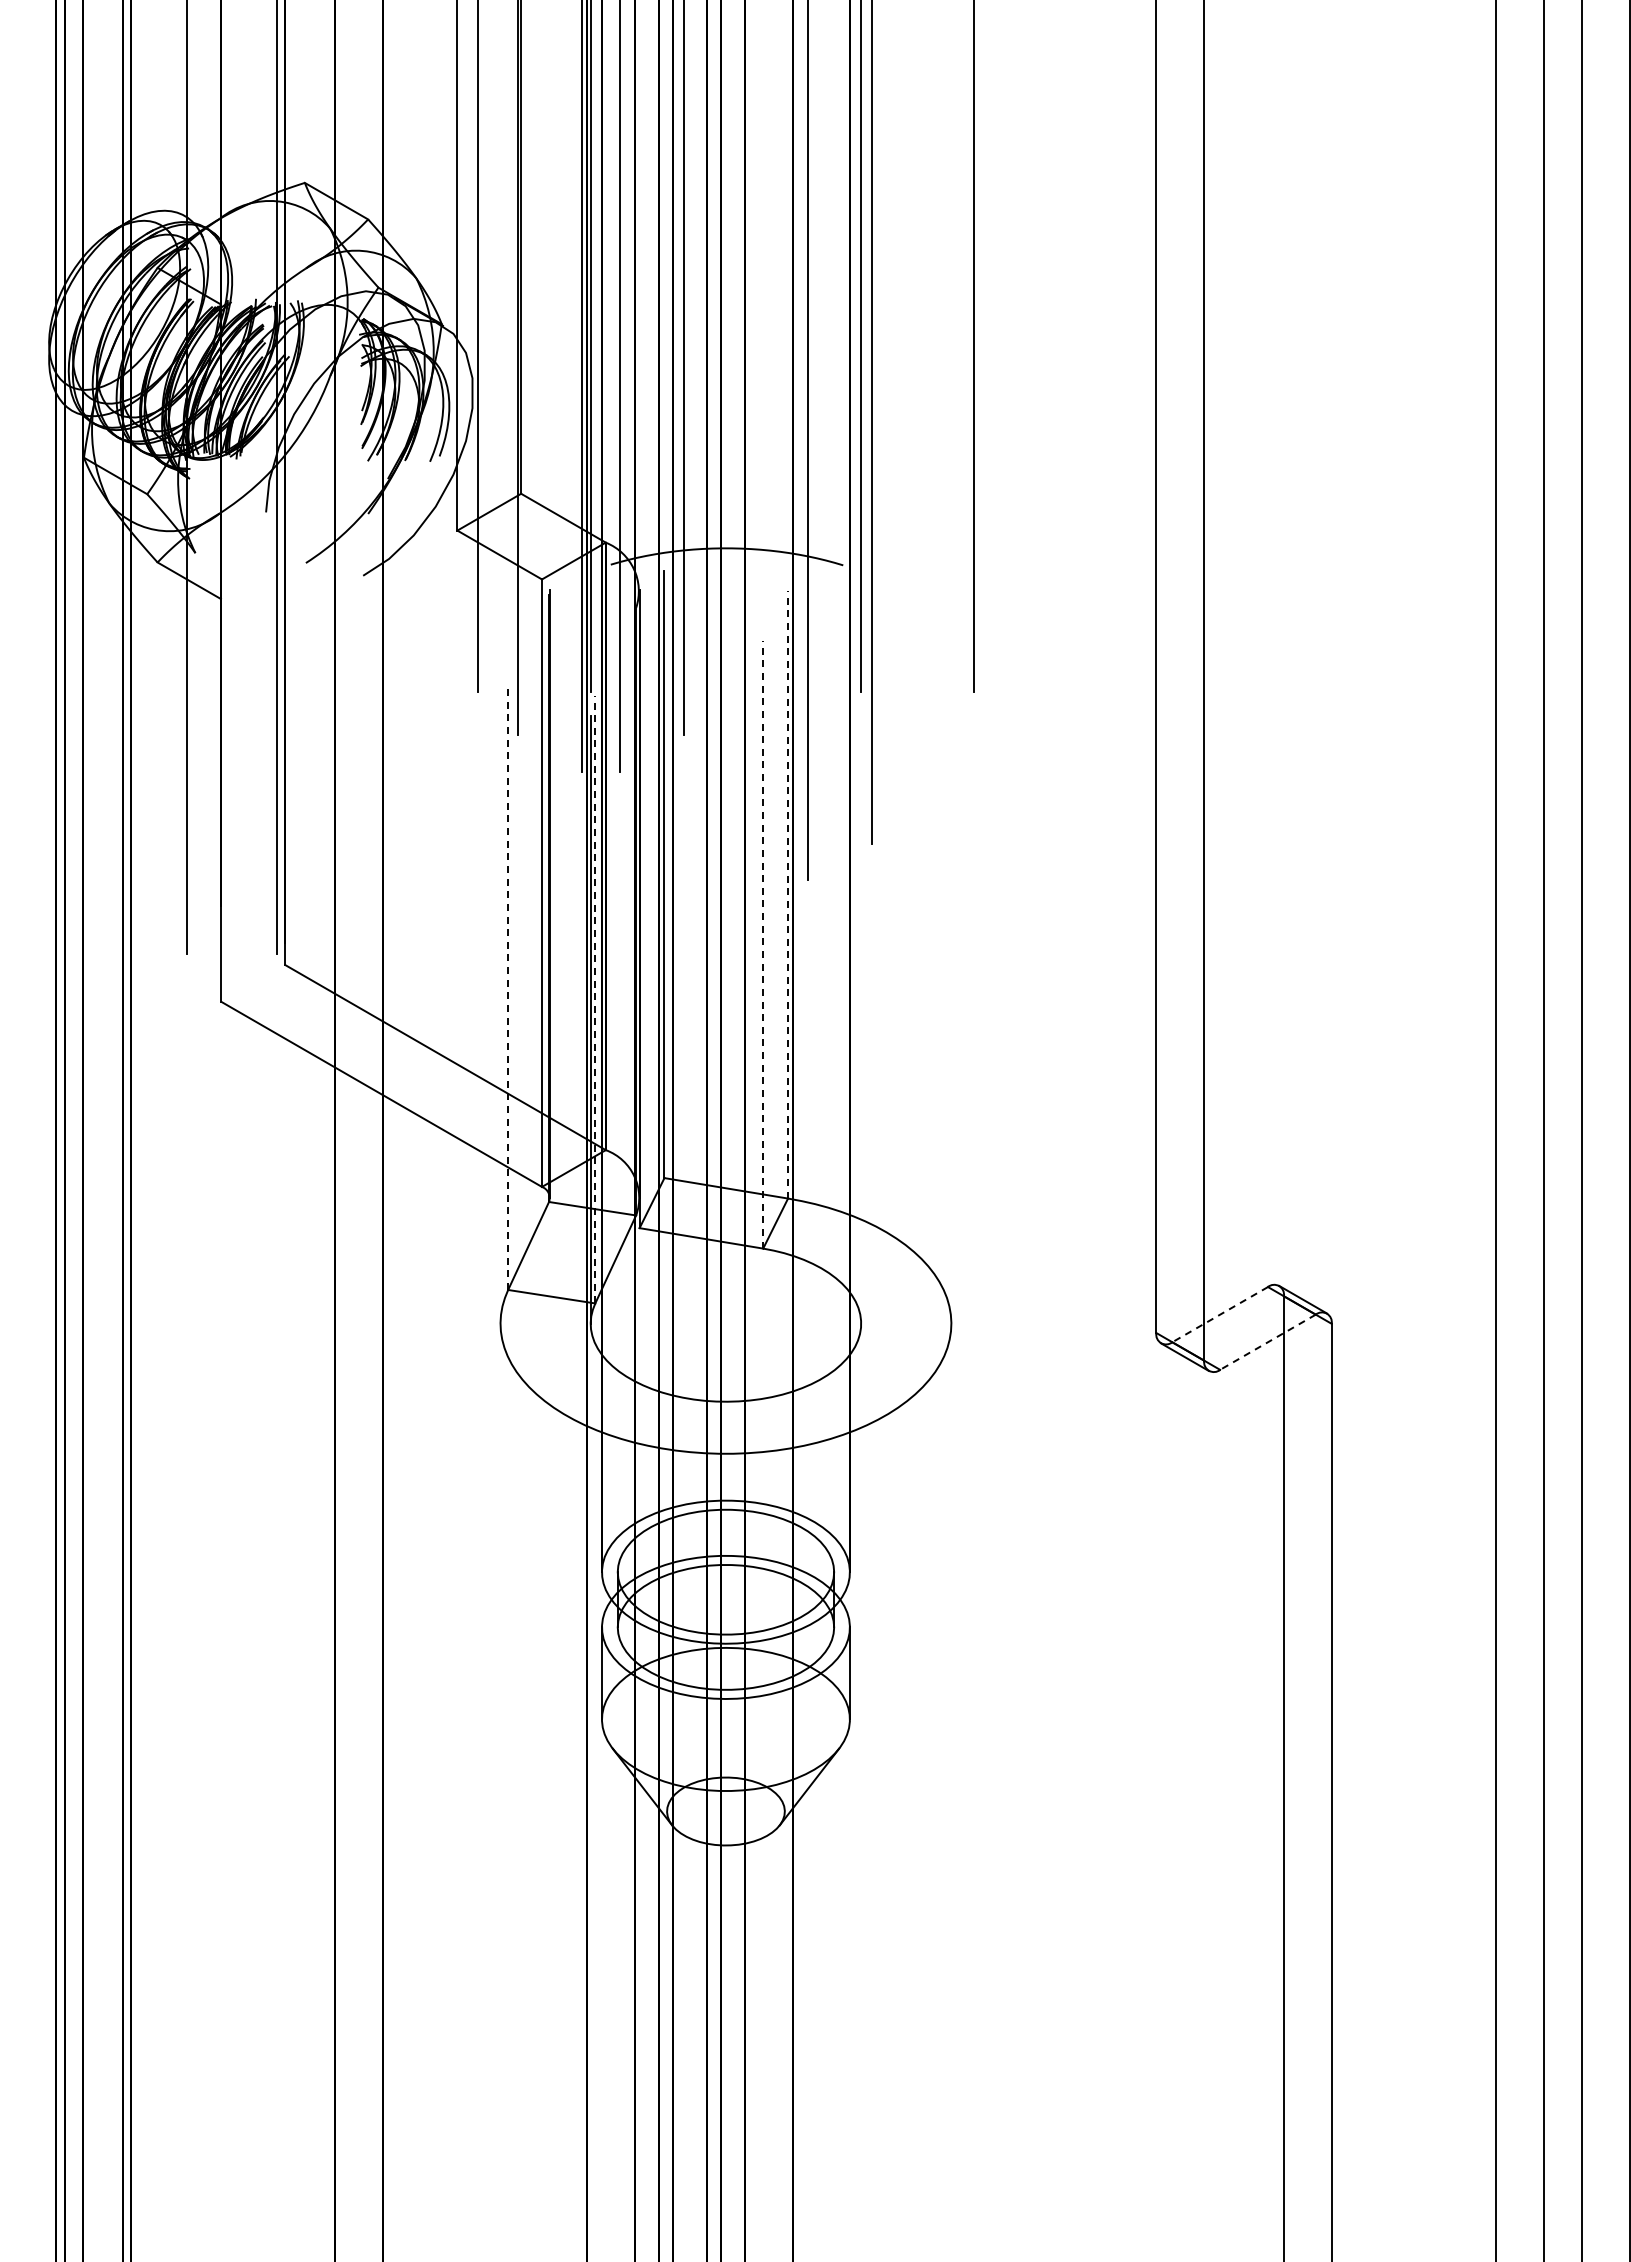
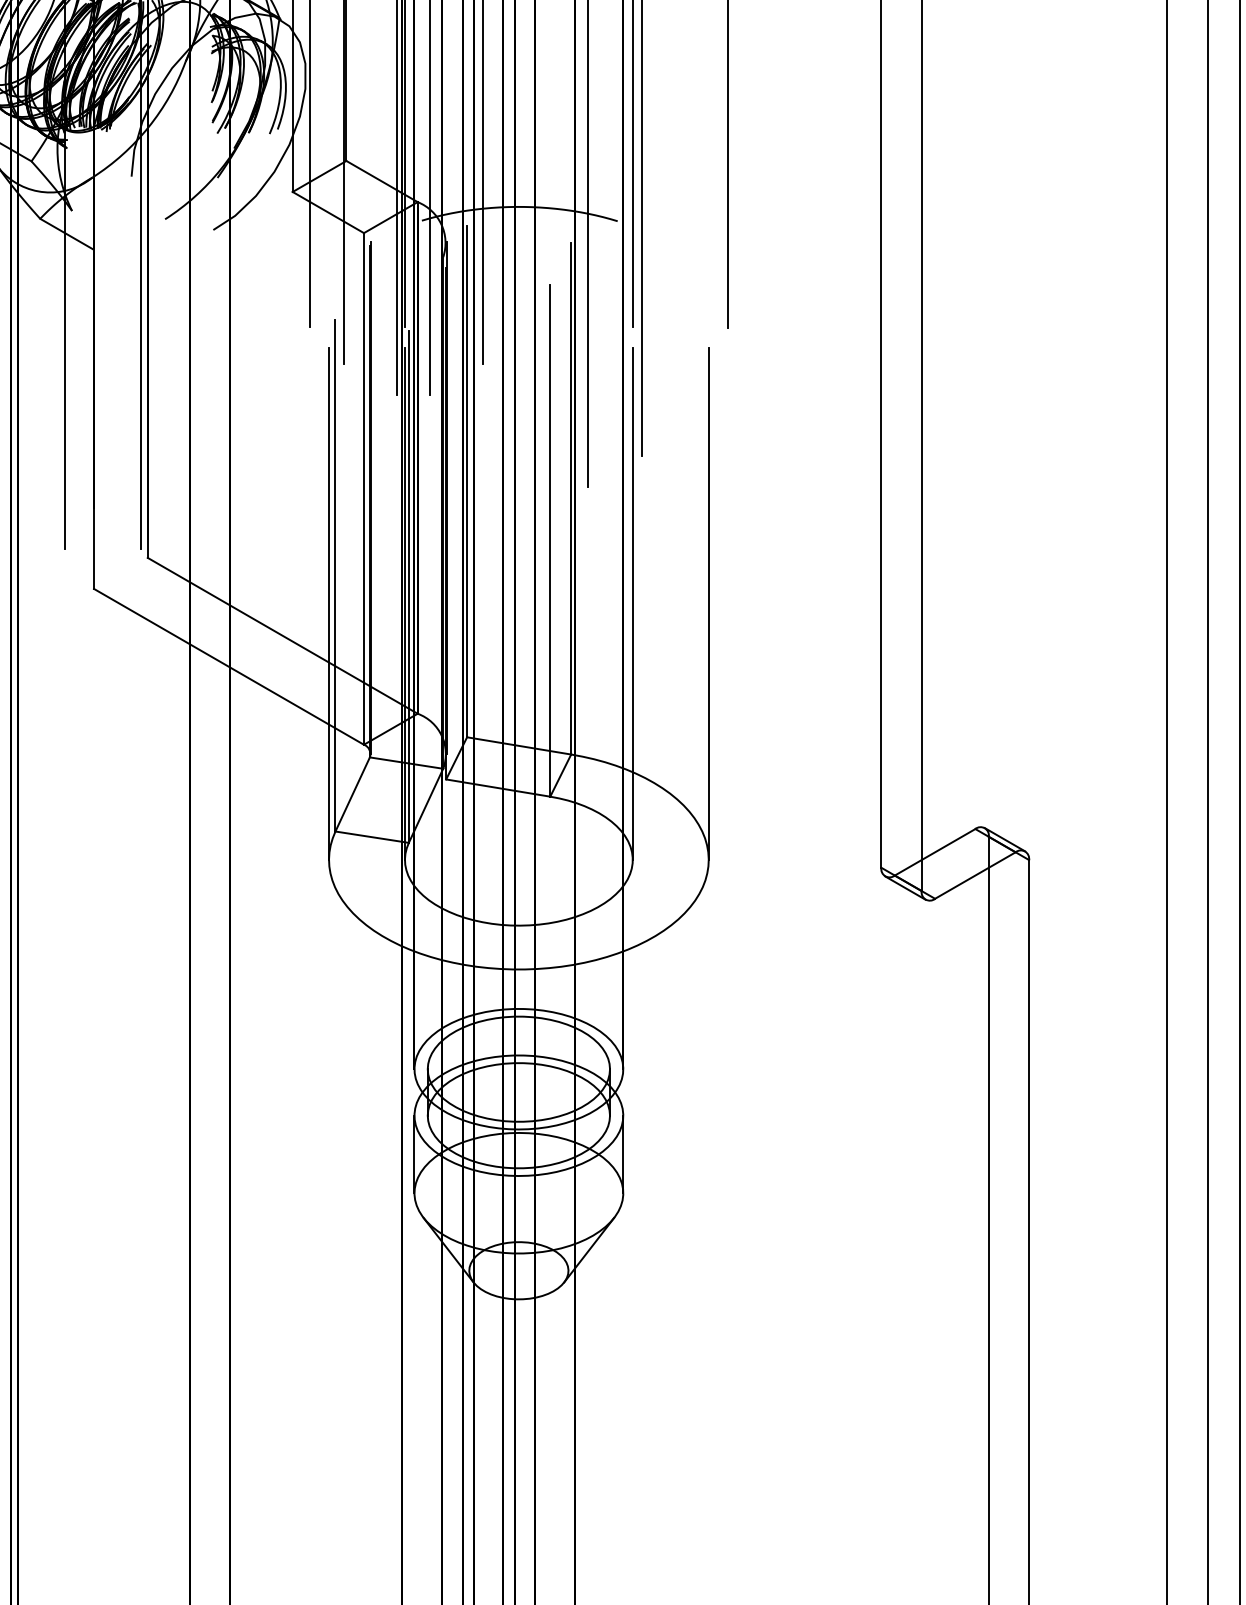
line: (788, 894) -> (571, 498), dashed -> solid
line: (763, 944) -> (550, 540), dashed -> solid
line: (508, 986) -> (335, 575), dashed -> solid
line: (595, 999) -> (409, 586), dashed -> solid
line: (500, 1019) -> (329, 603), added
line: (861, 1019) -> (633, 603), added
line: (951, 1019) -> (708, 603), added
line: (1219, 1314) -> (934, 852), dashed -> solid
line: (1267, 1342) -> (974, 875), dashed -> solid

